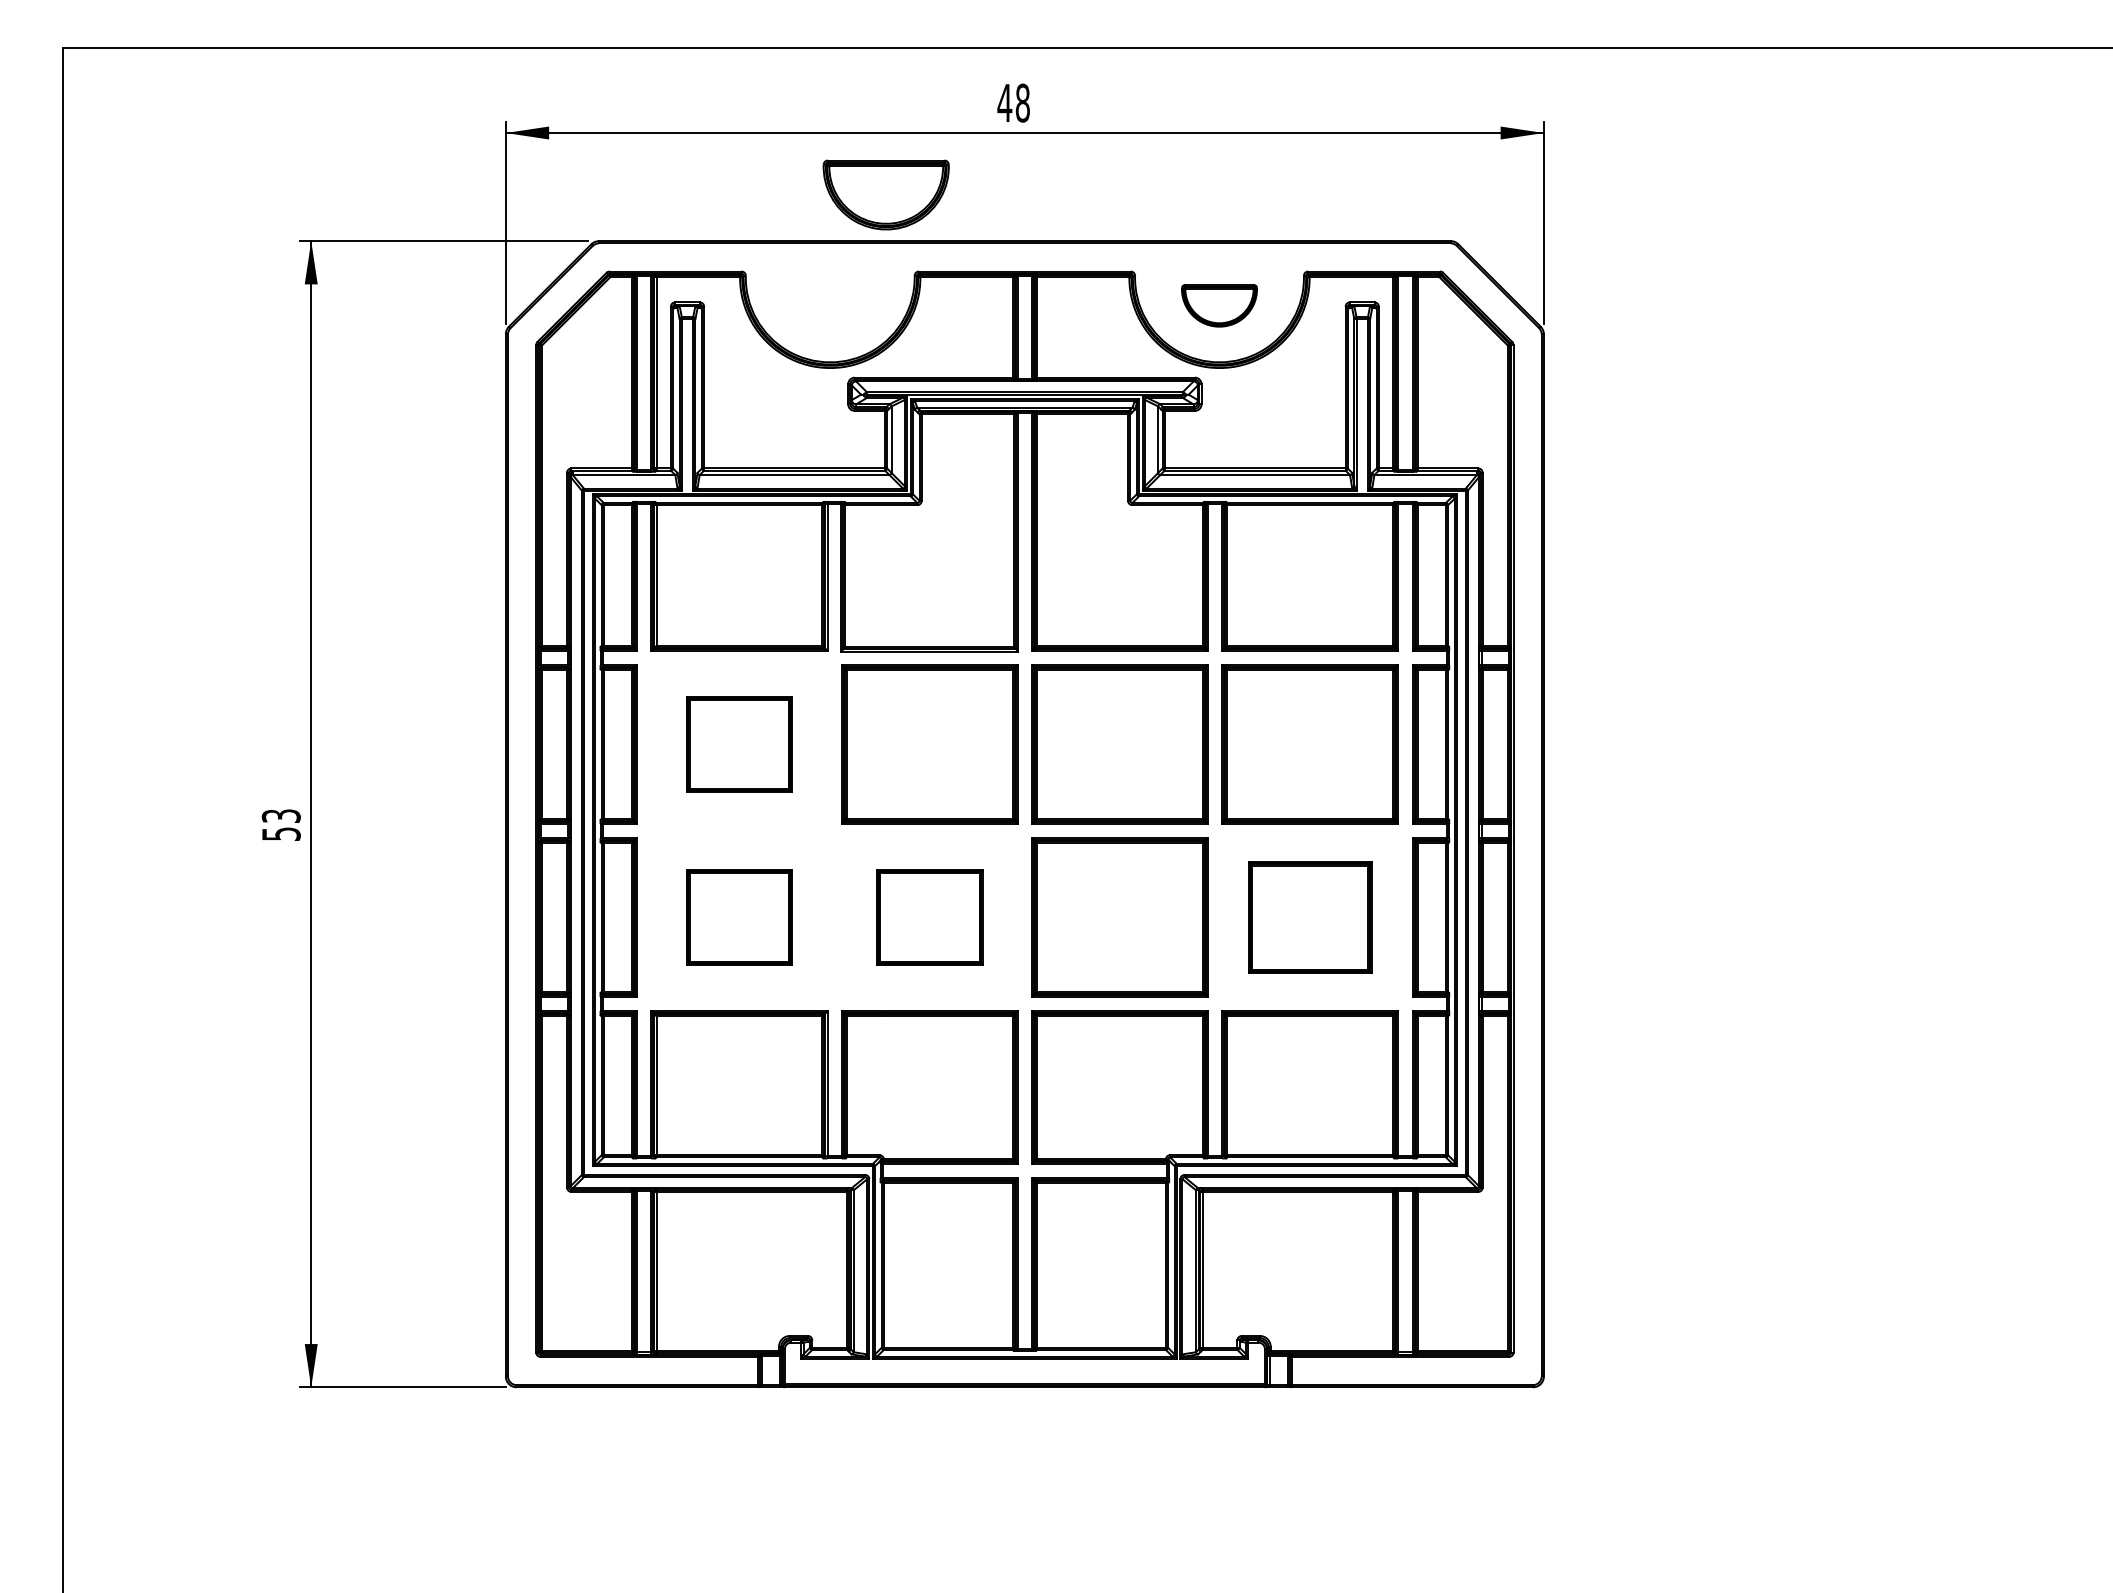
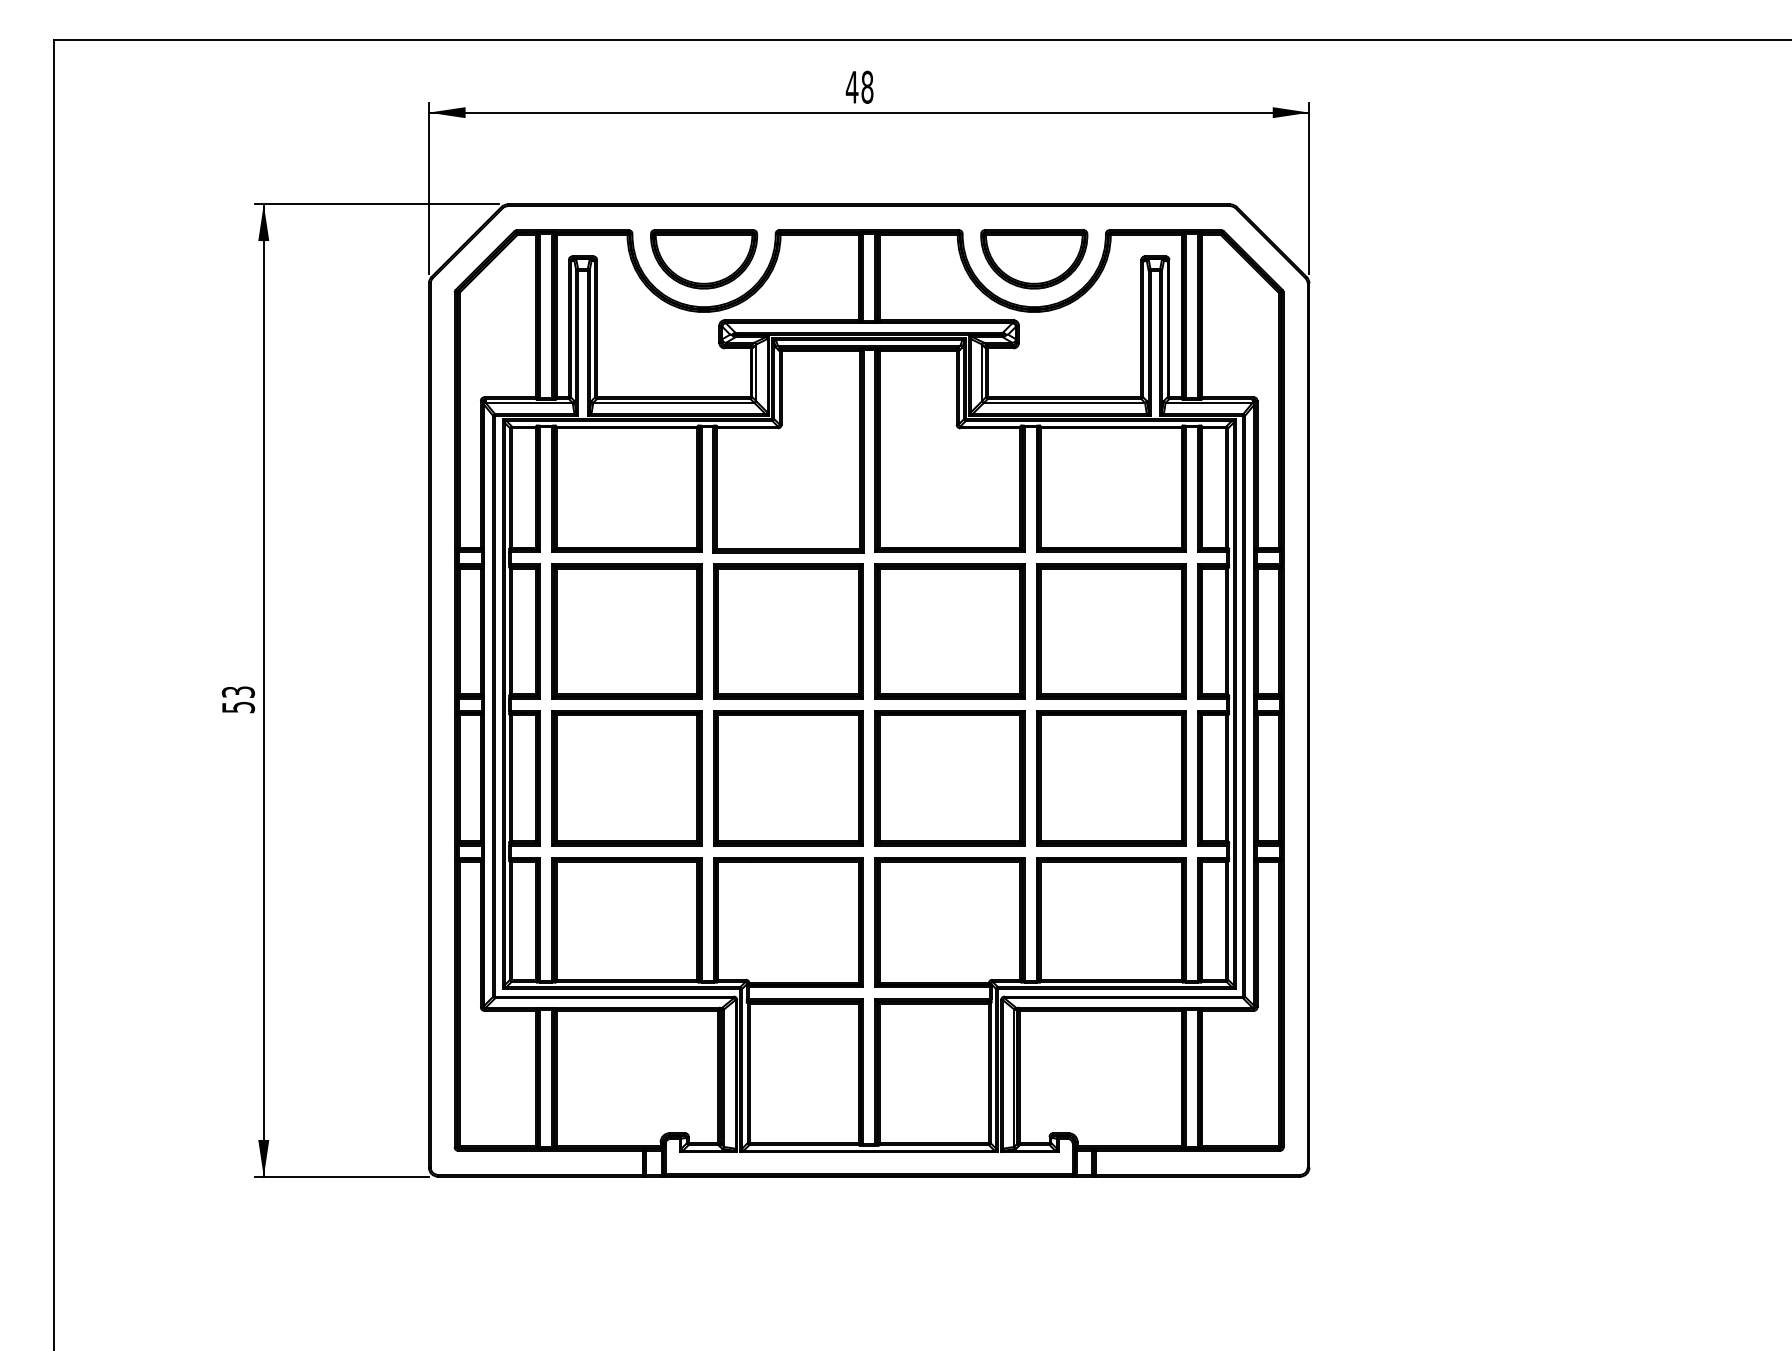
part: (885, 194) -> (703, 258), moved
part: (1219, 305) -> (1034, 258), size x1.67
part: (739, 744) -> (627, 631), size x1.67
part: (739, 917) -> (627, 778), size x1.67
part: (929, 917) -> (788, 778), size x1.67
part: (1309, 917) -> (1110, 778), size x1.43

